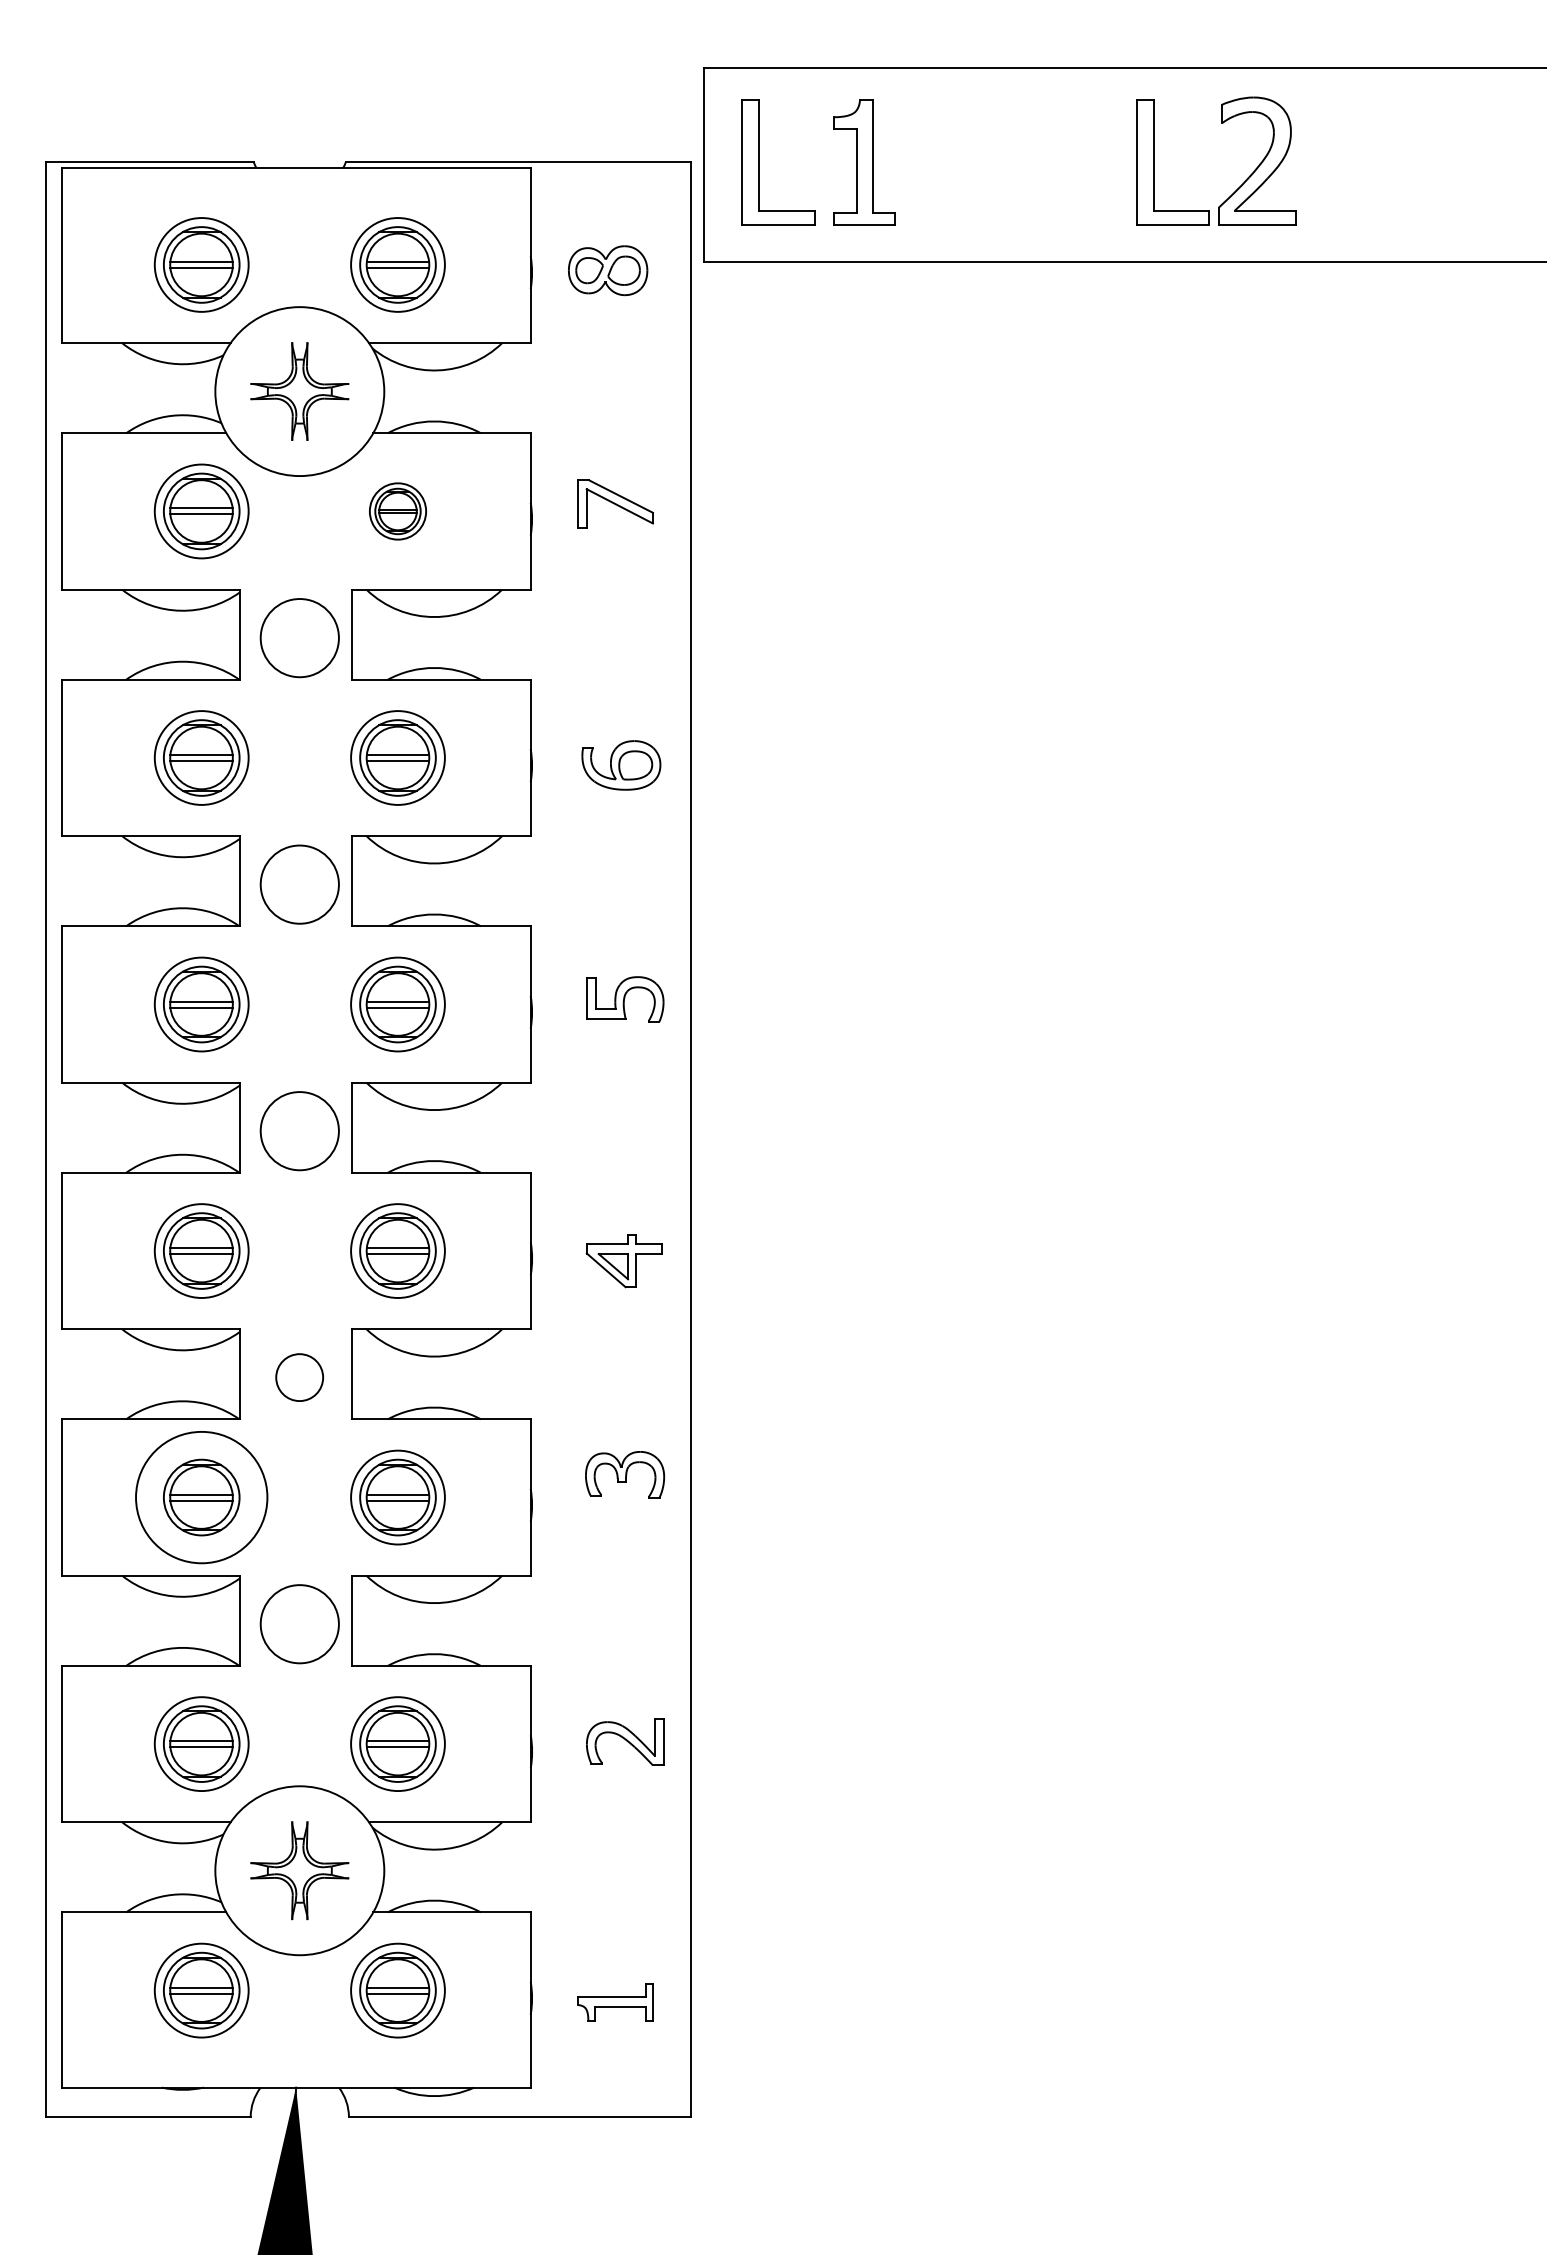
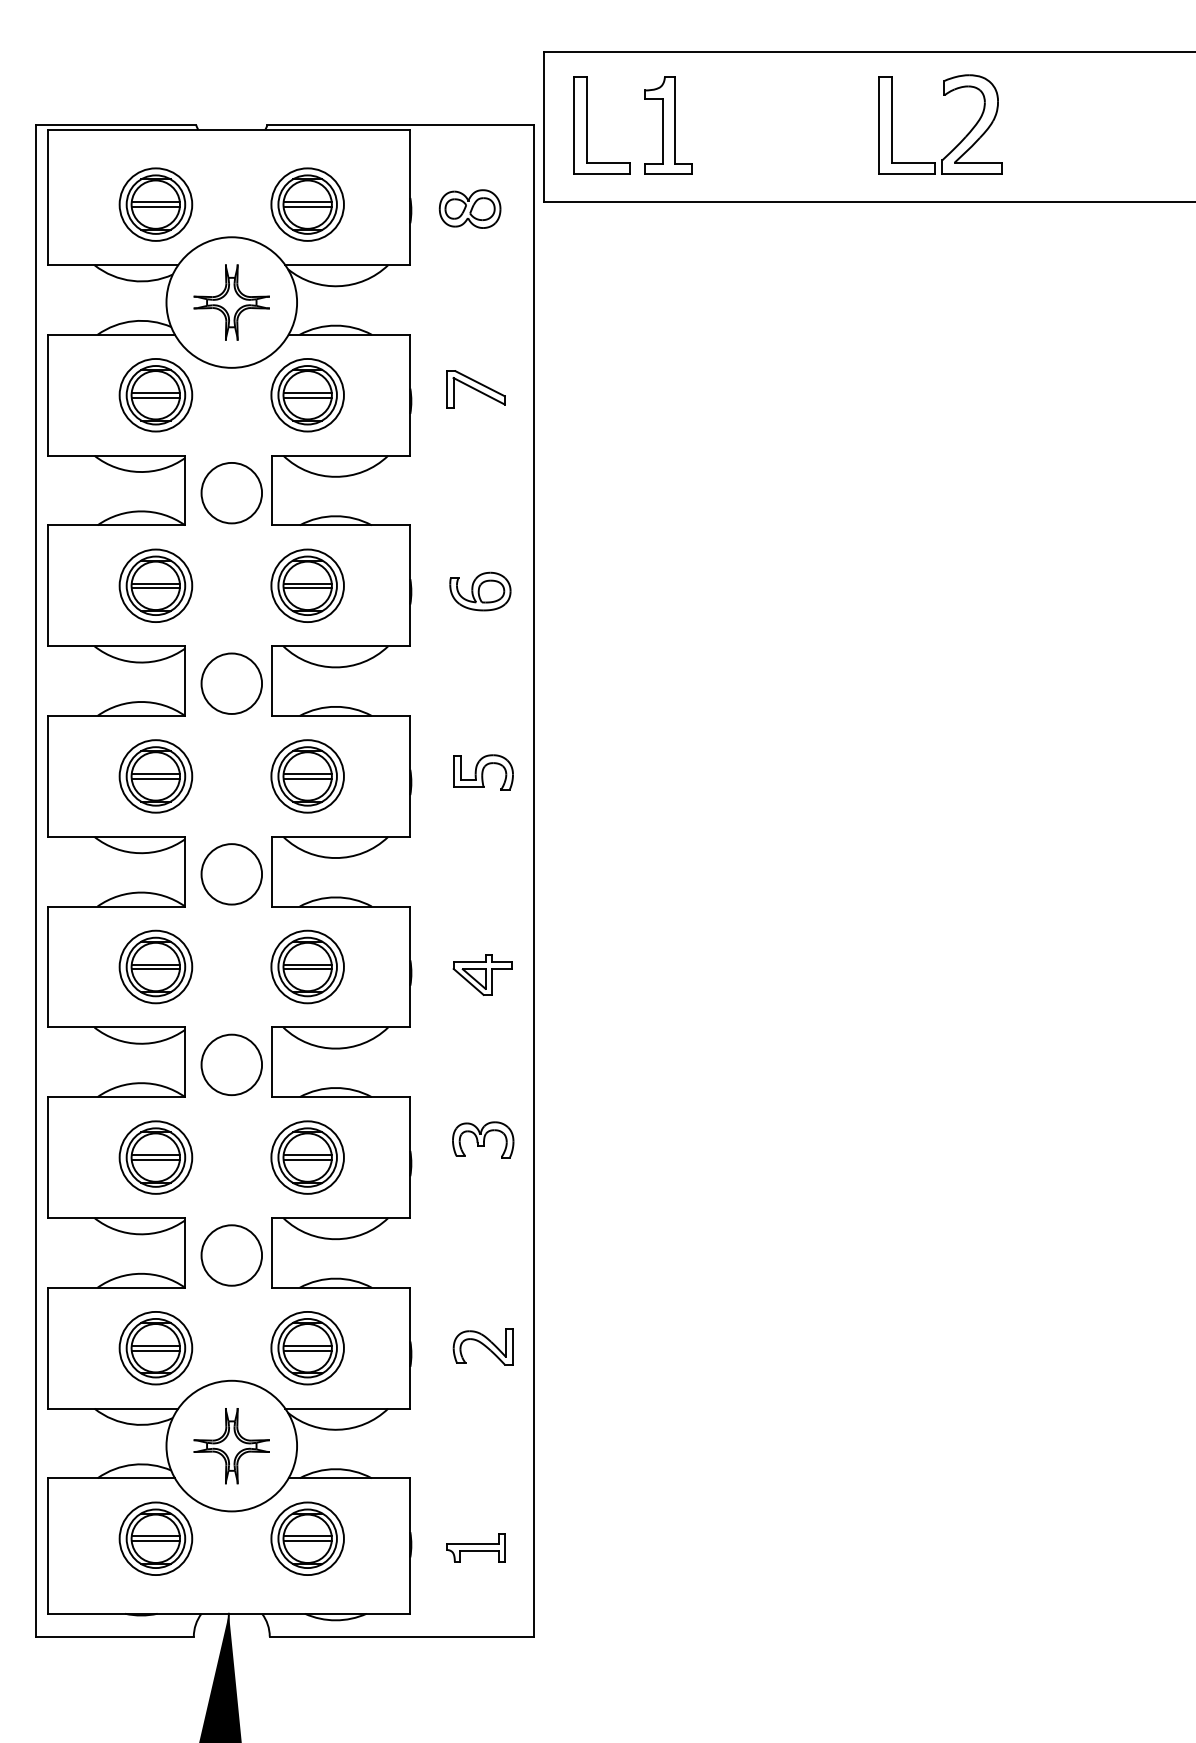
part: (397, 511) -> (307, 395), size x1.67
circle: (299, 1377) -> (231, 1064), size x1.67
circle: (201, 1497) -> (155, 1157), size x0.71

